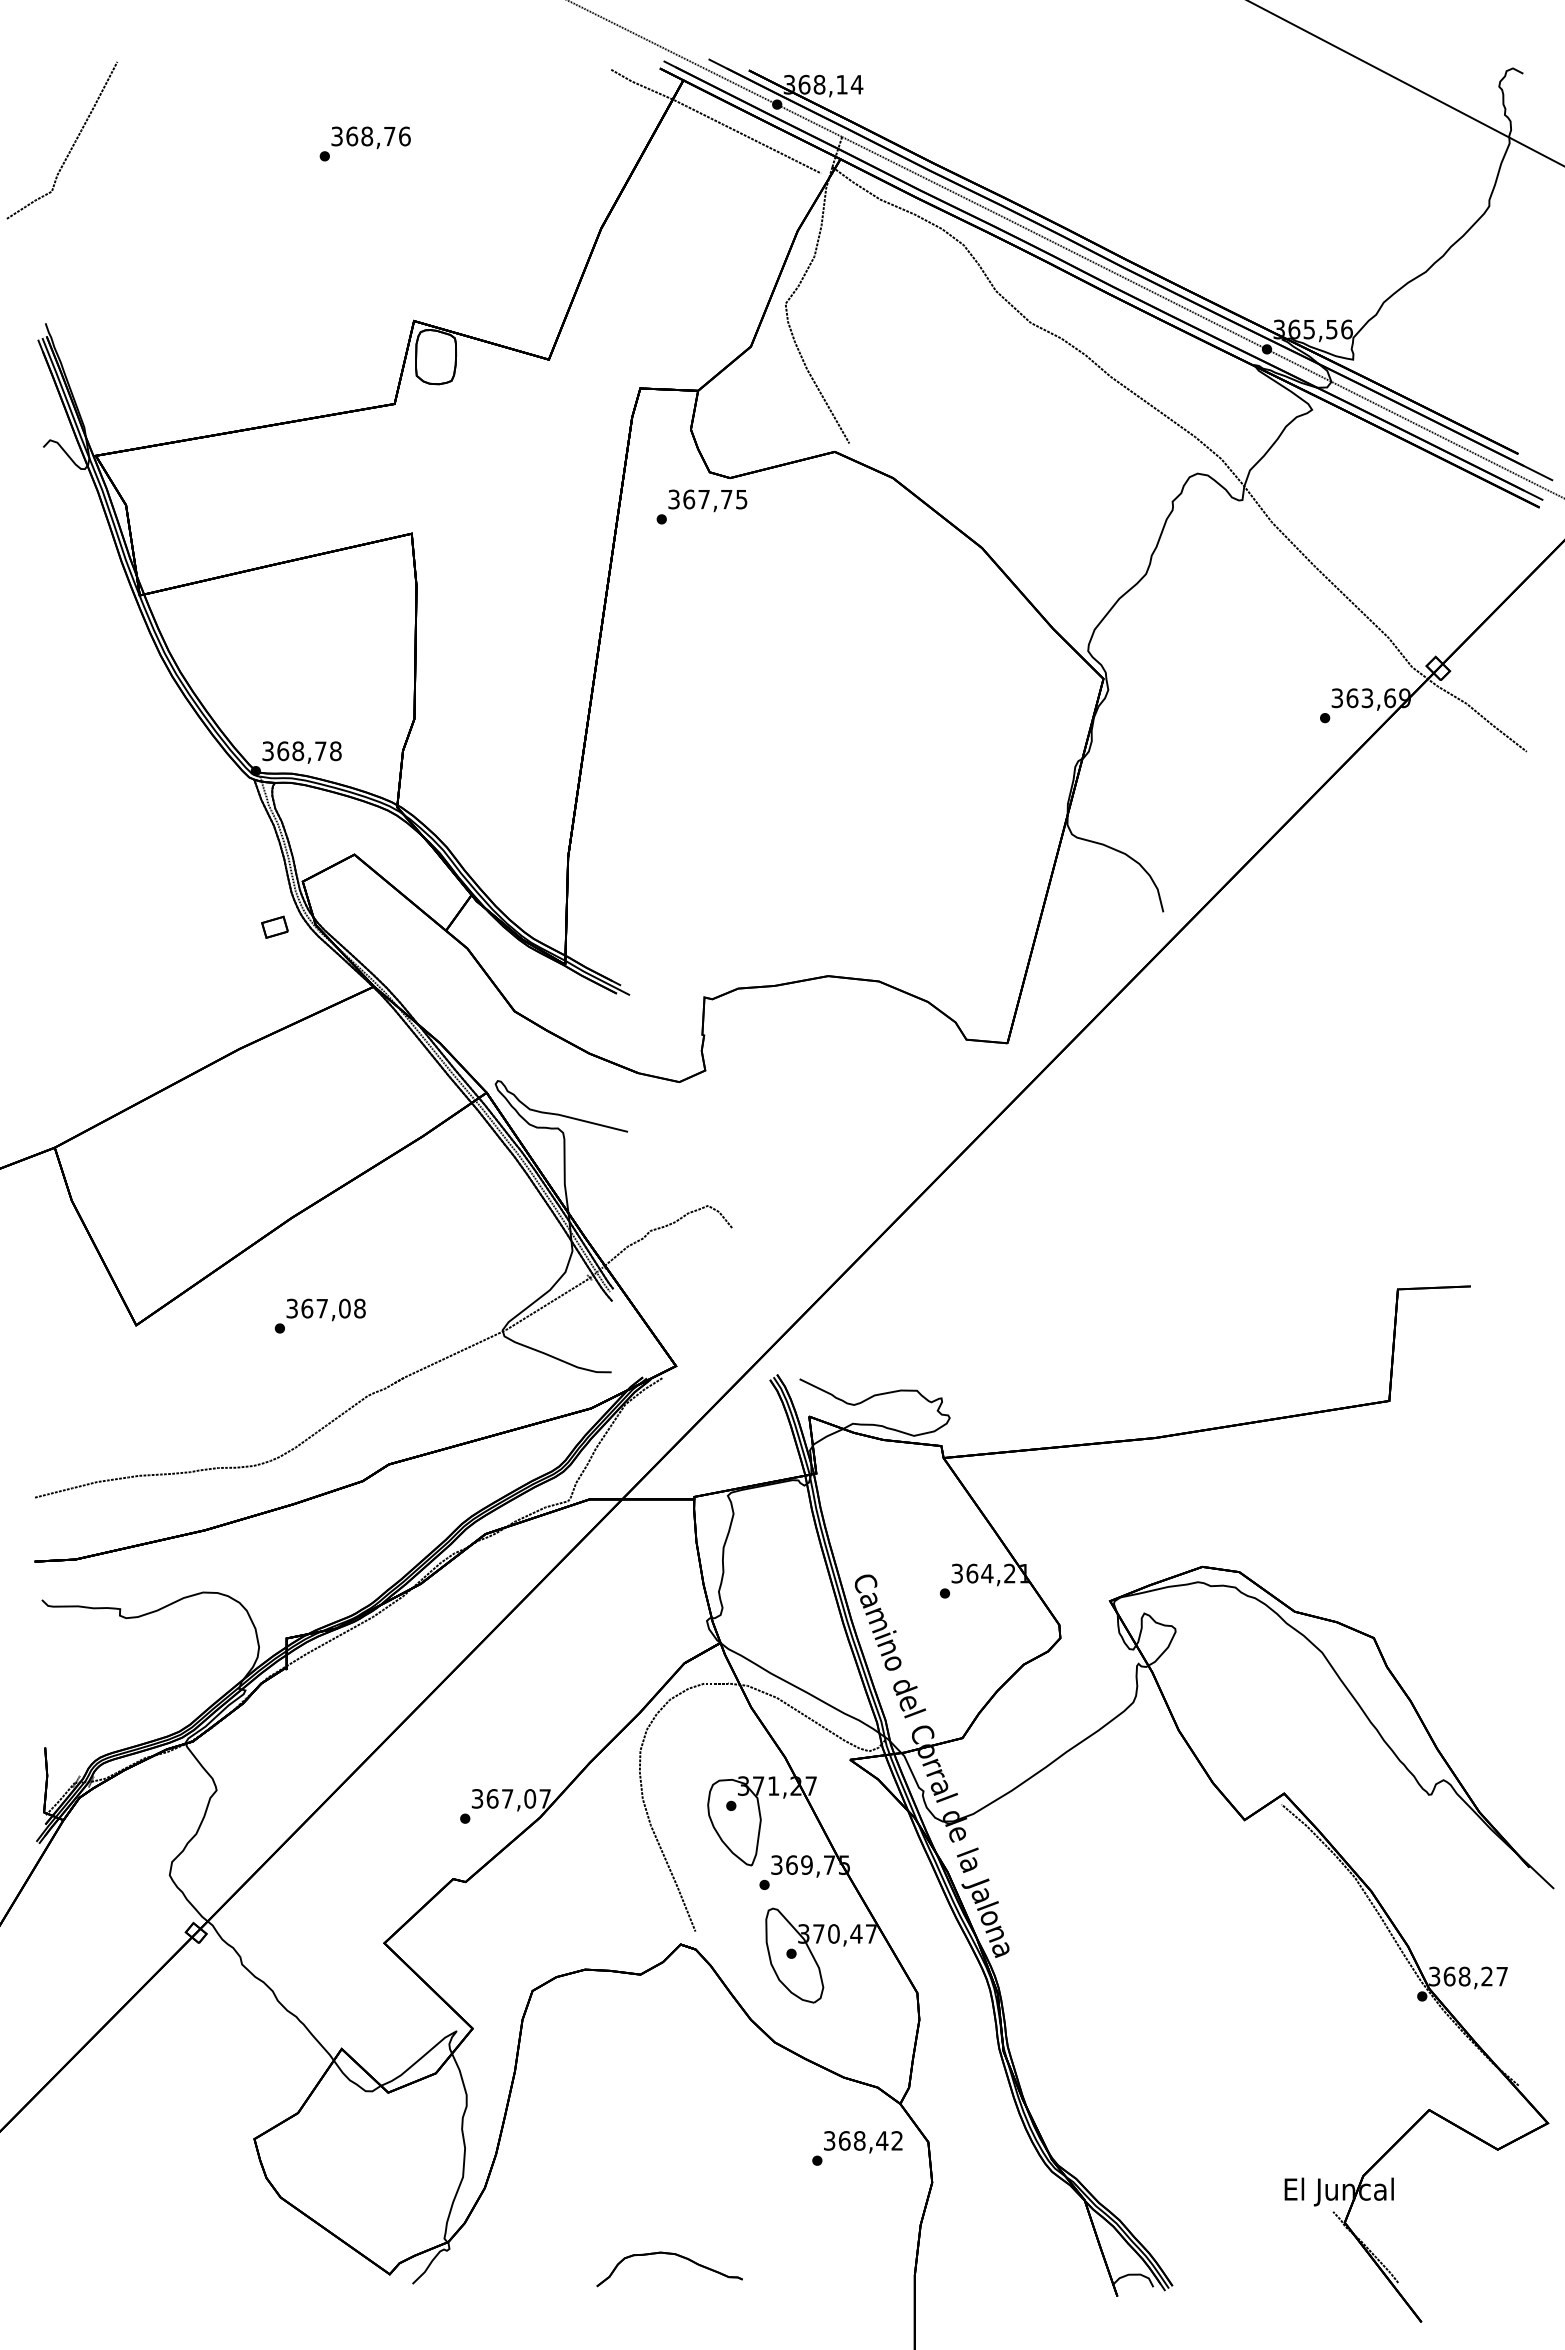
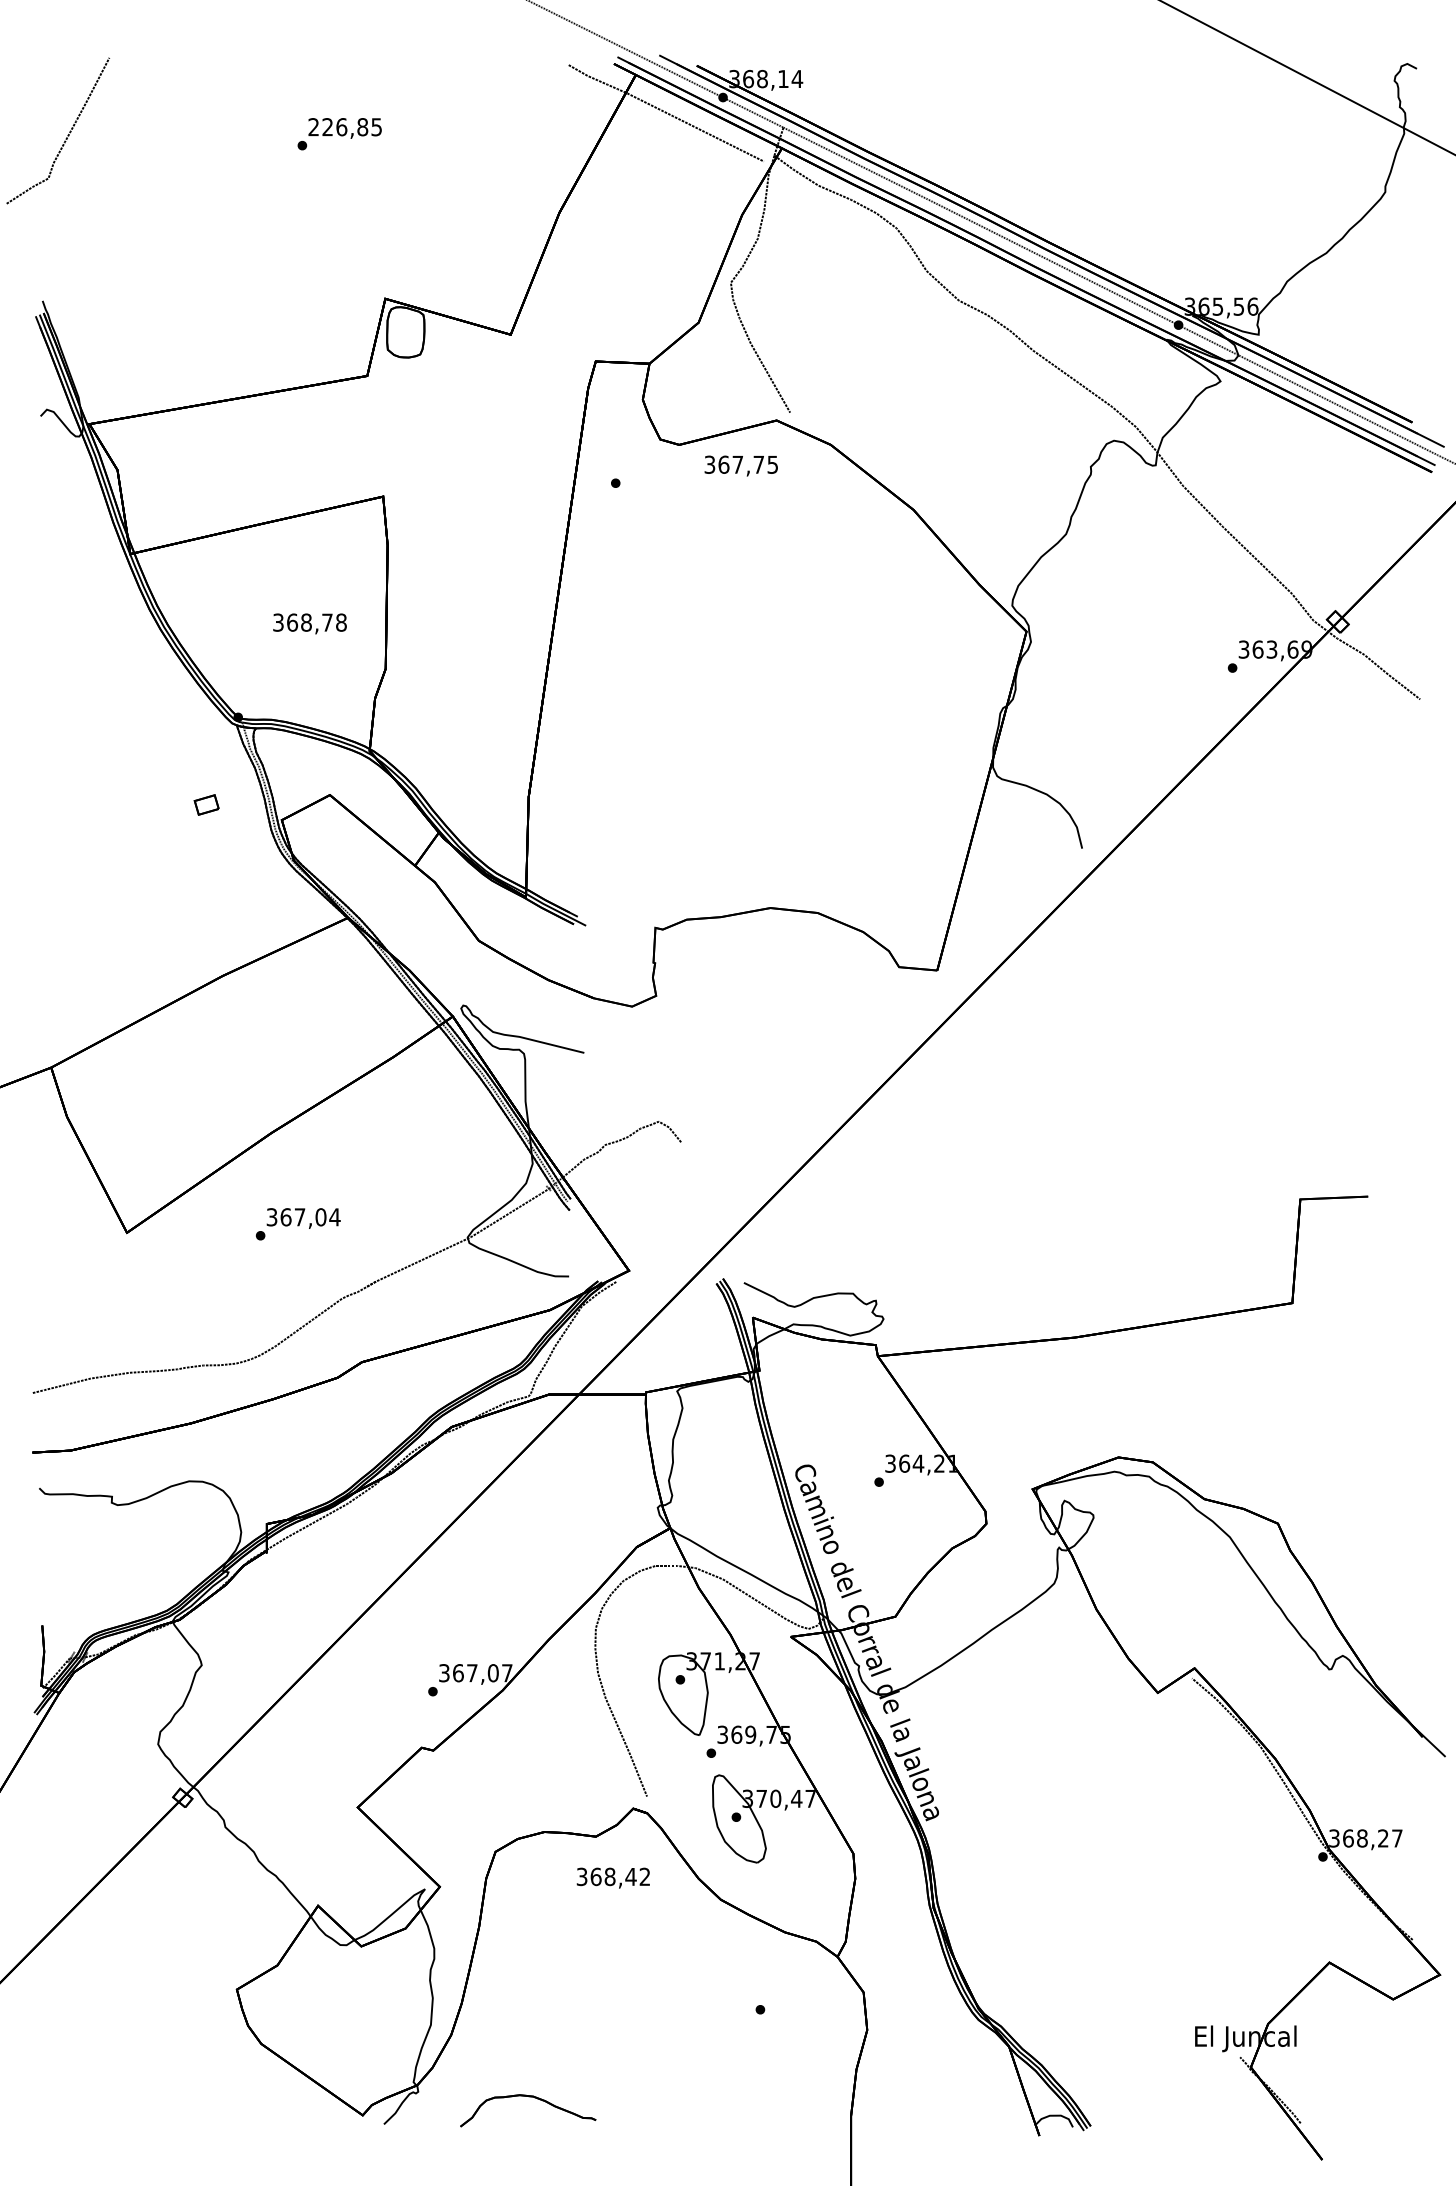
text: (370, 136) -> (344, 127), 368,76 -> 226,85
text: (707, 500) -> (741, 465), moved
text: (301, 752) -> (309, 623), moved
part: (274, 926) -> (206, 804), moved
text: (359, 1308) -> (334, 1217), 367,08 -> 367,04
text: (863, 2142) -> (613, 1878), moved
part: (669, 2254) -> (528, 2096), moved

